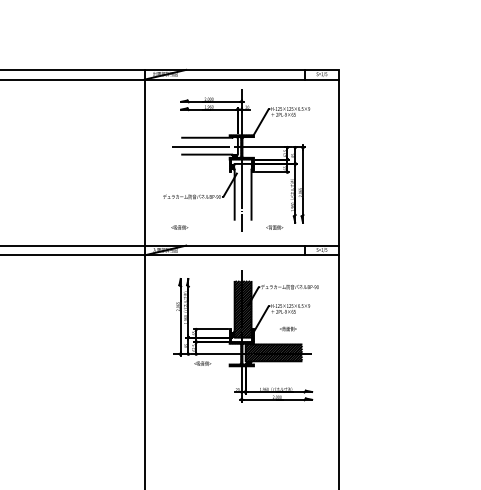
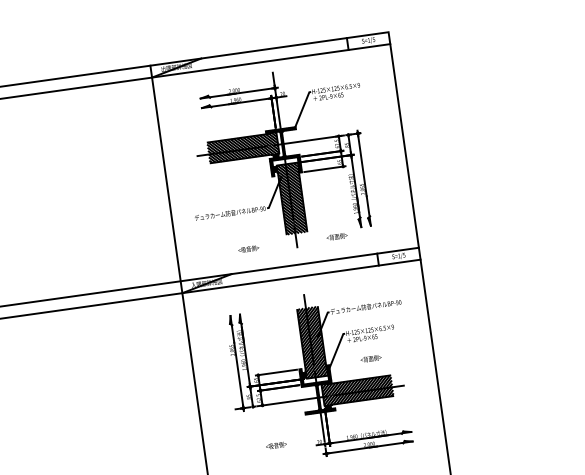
hatch: (209, 146) -> (243, 148), added
hatch: (243, 191) -> (292, 197), added
text: (179, 227) -> (248, 249), moved
text: (202, 363) -> (276, 445), moved

